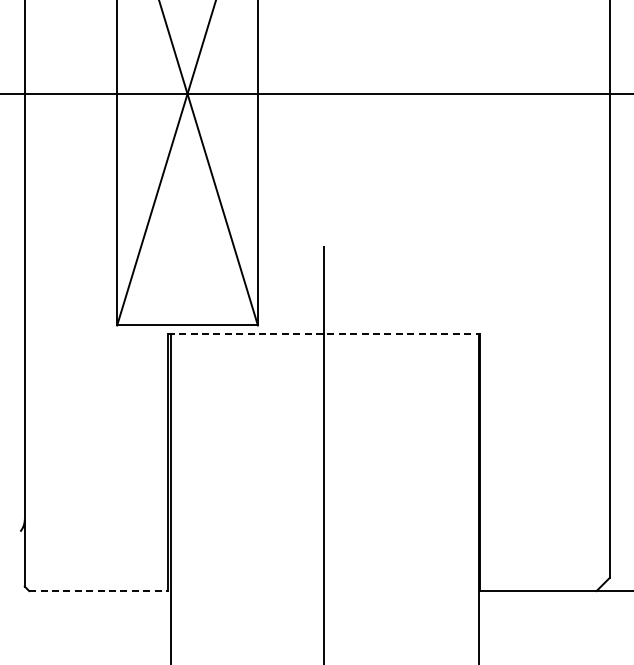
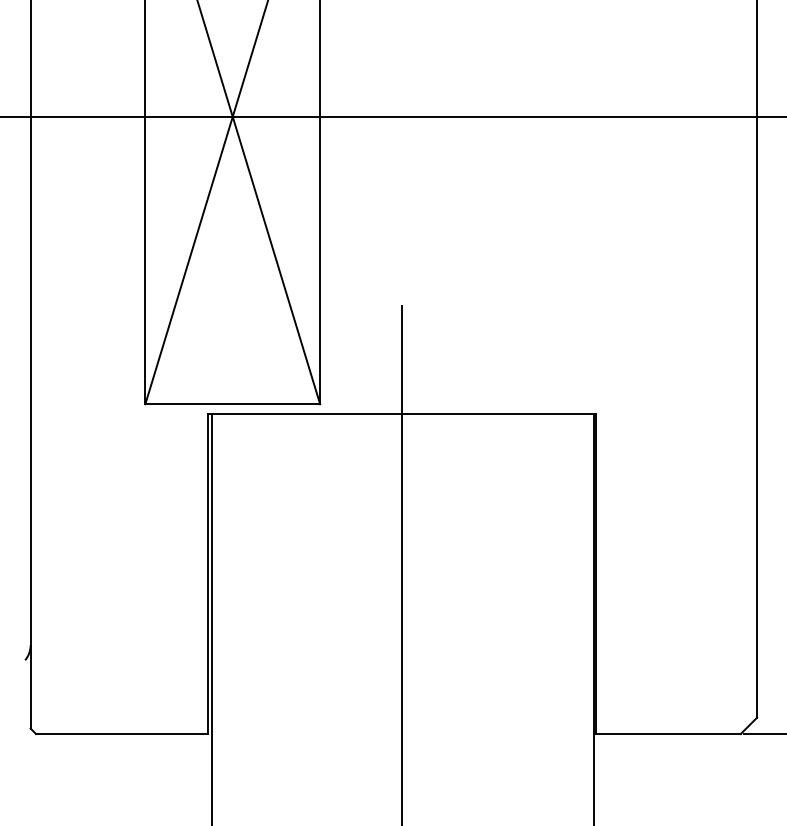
line: (324, 333) -> (402, 414), dashed -> solid
line: (98, 591) -> (122, 734), dashed -> solid

